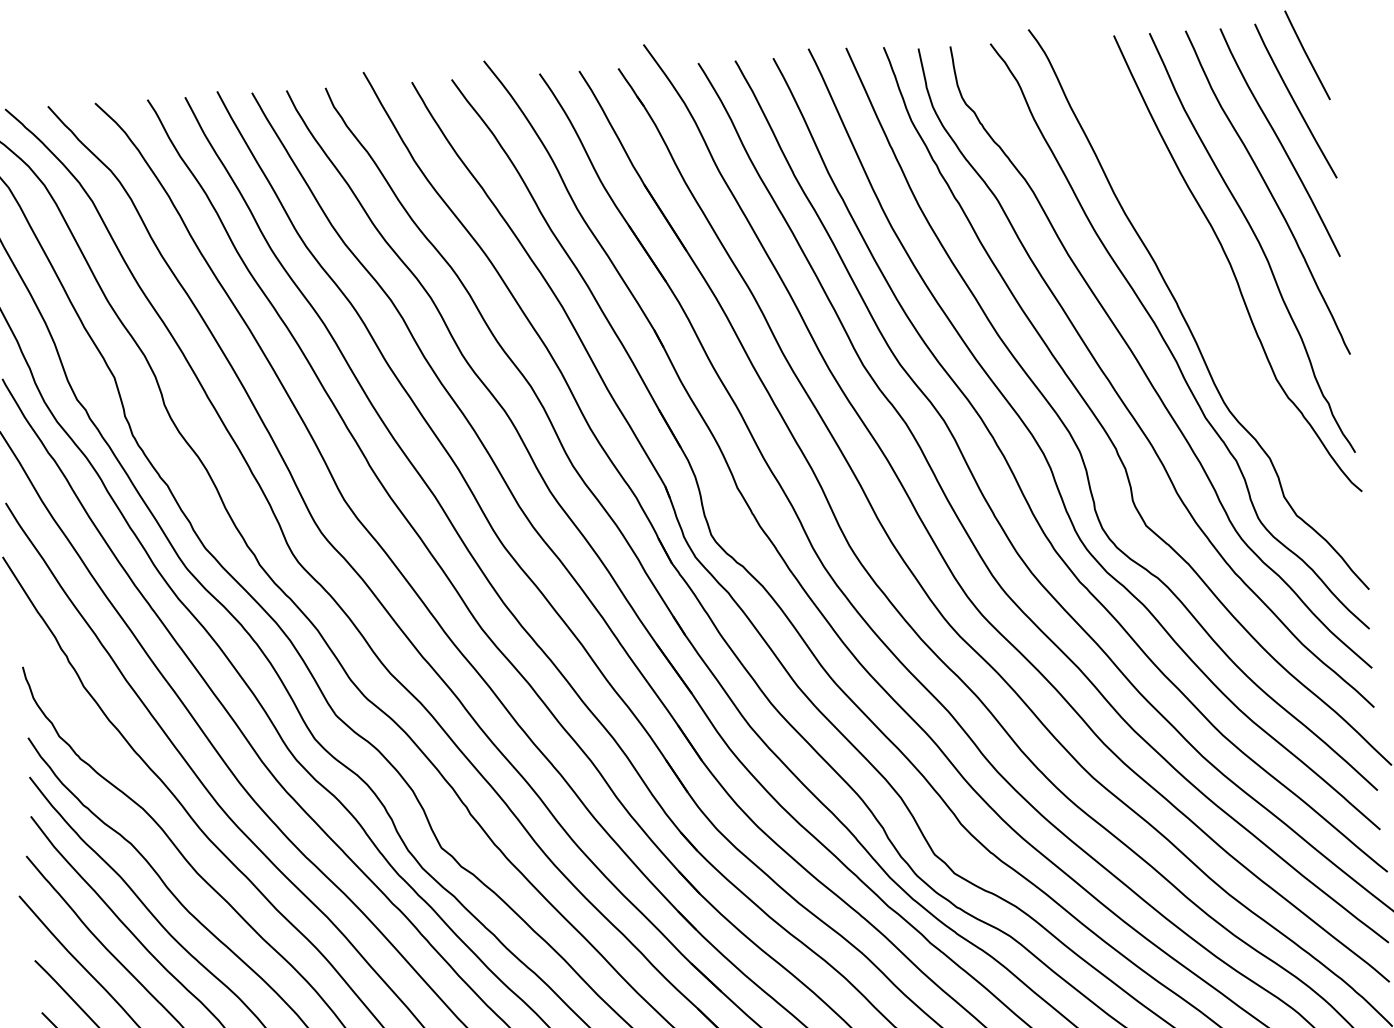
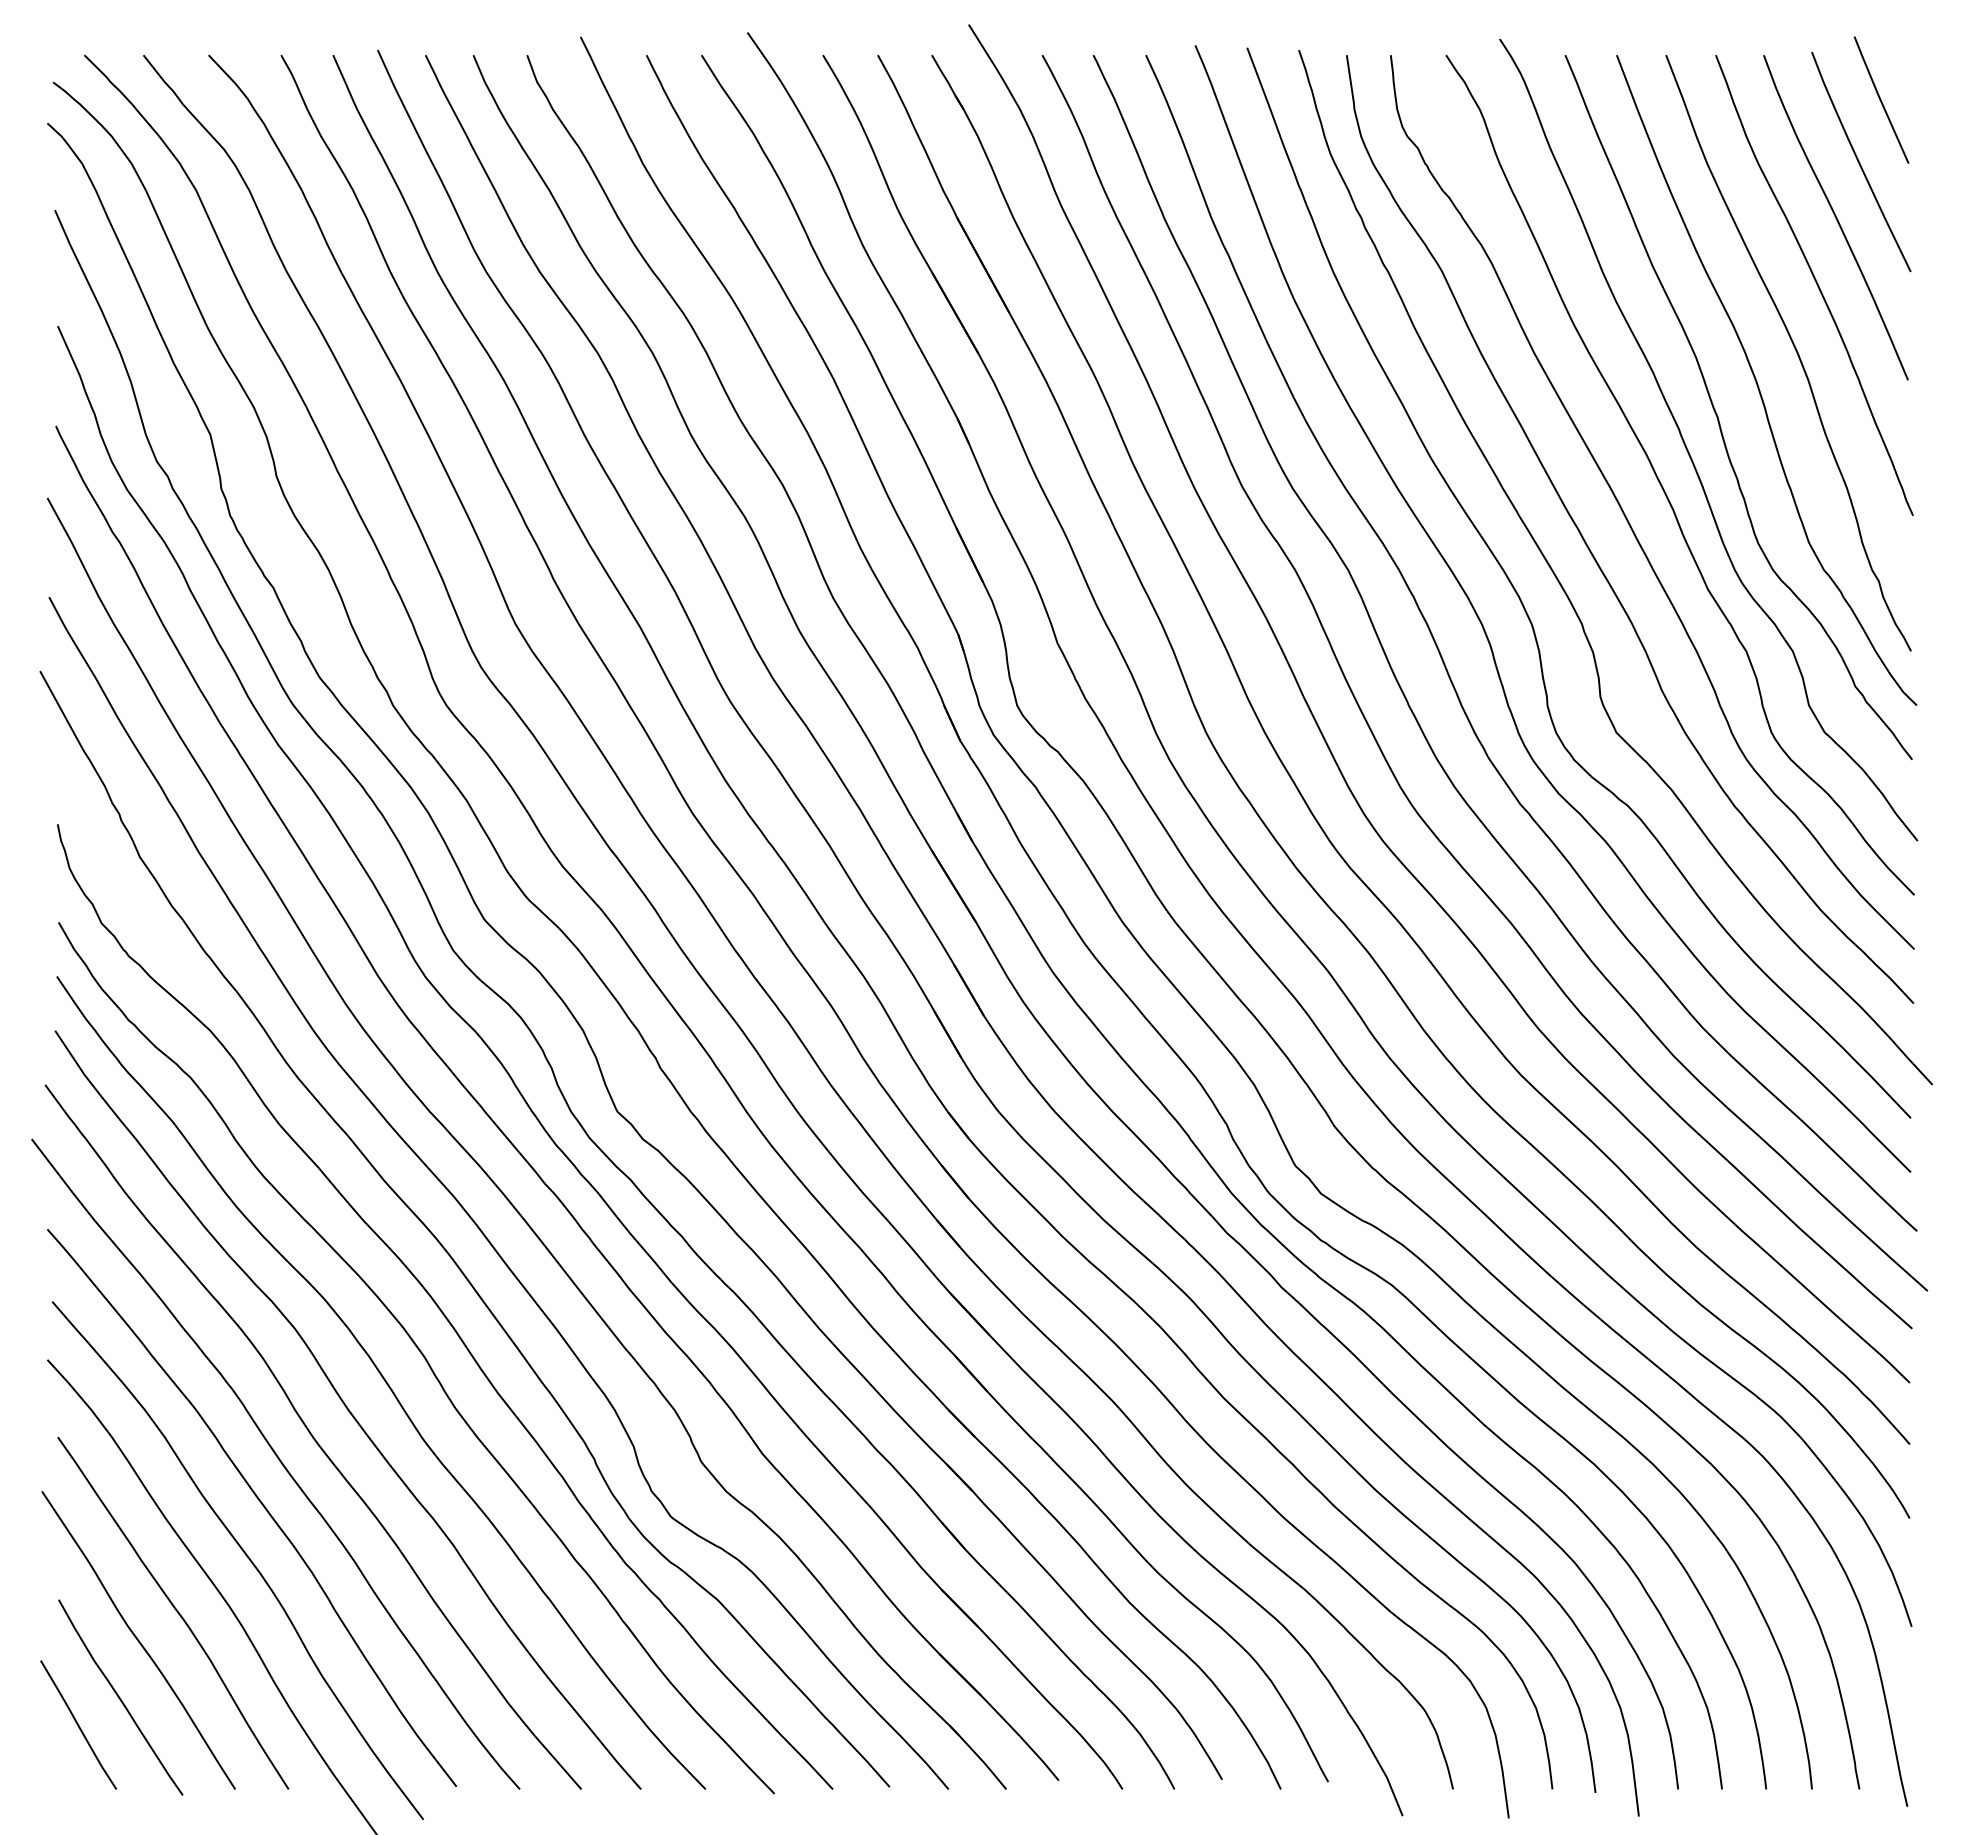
curve: (1204, 292) -> (1718, 416), added

